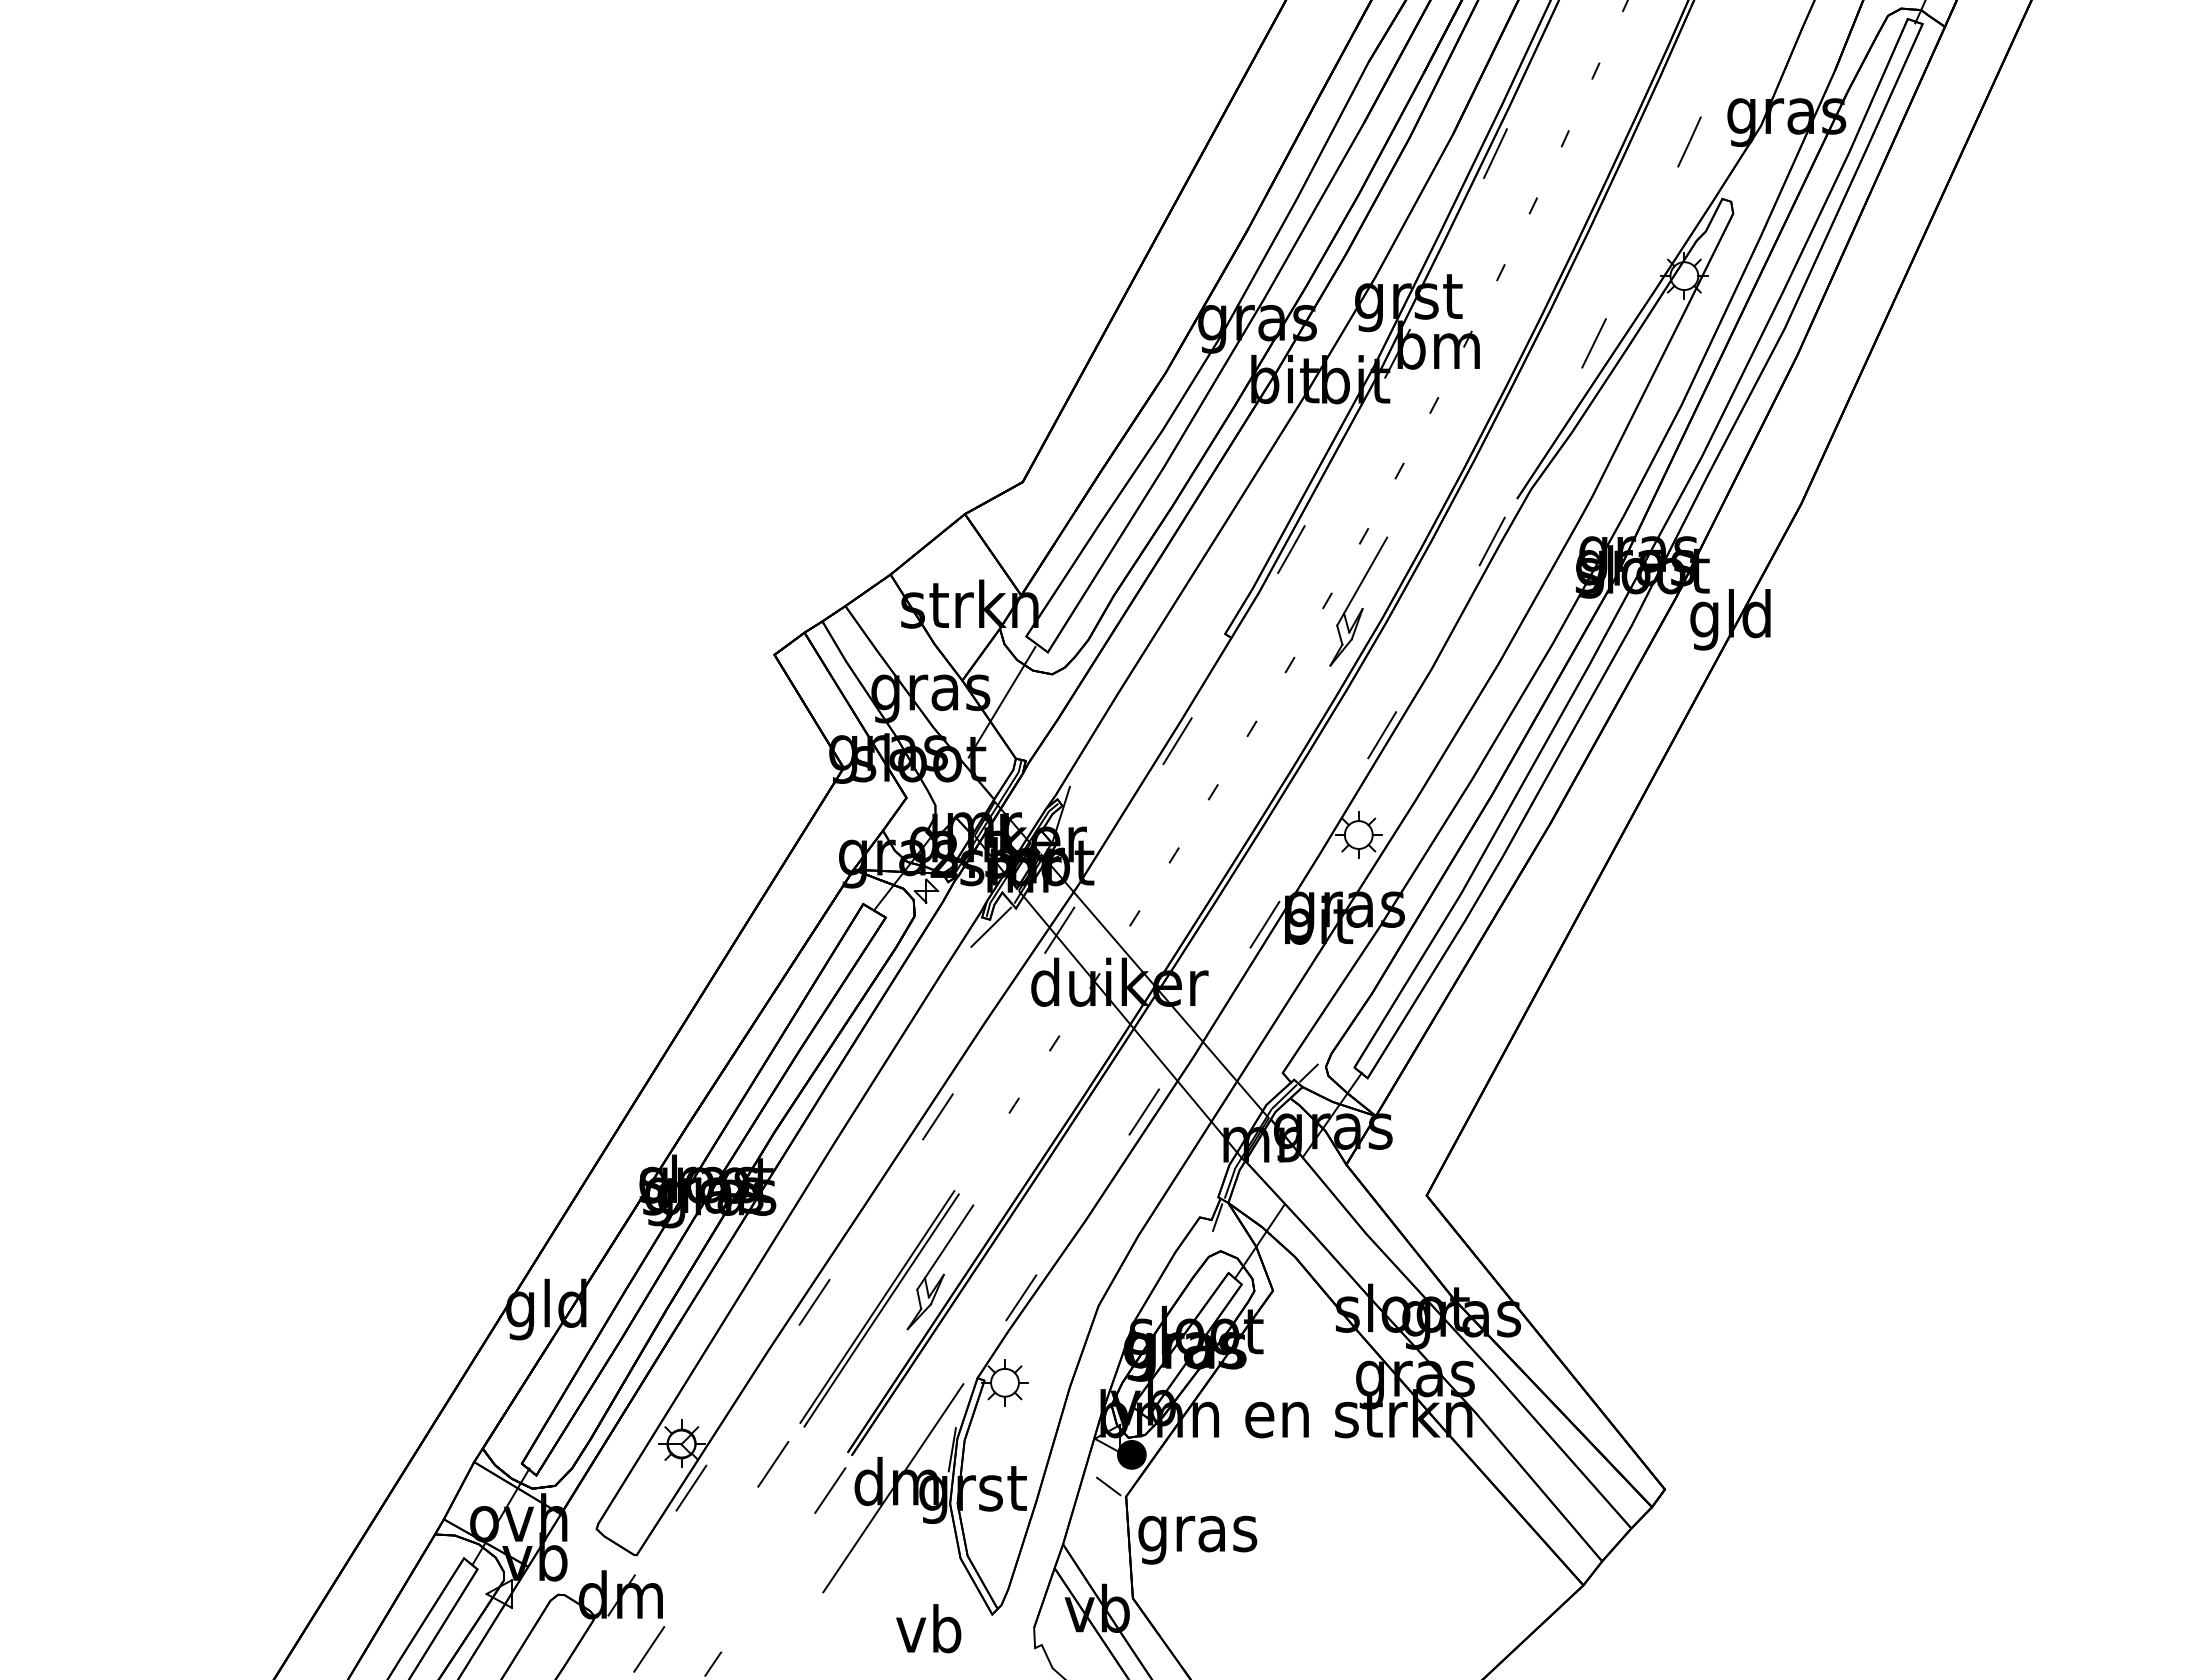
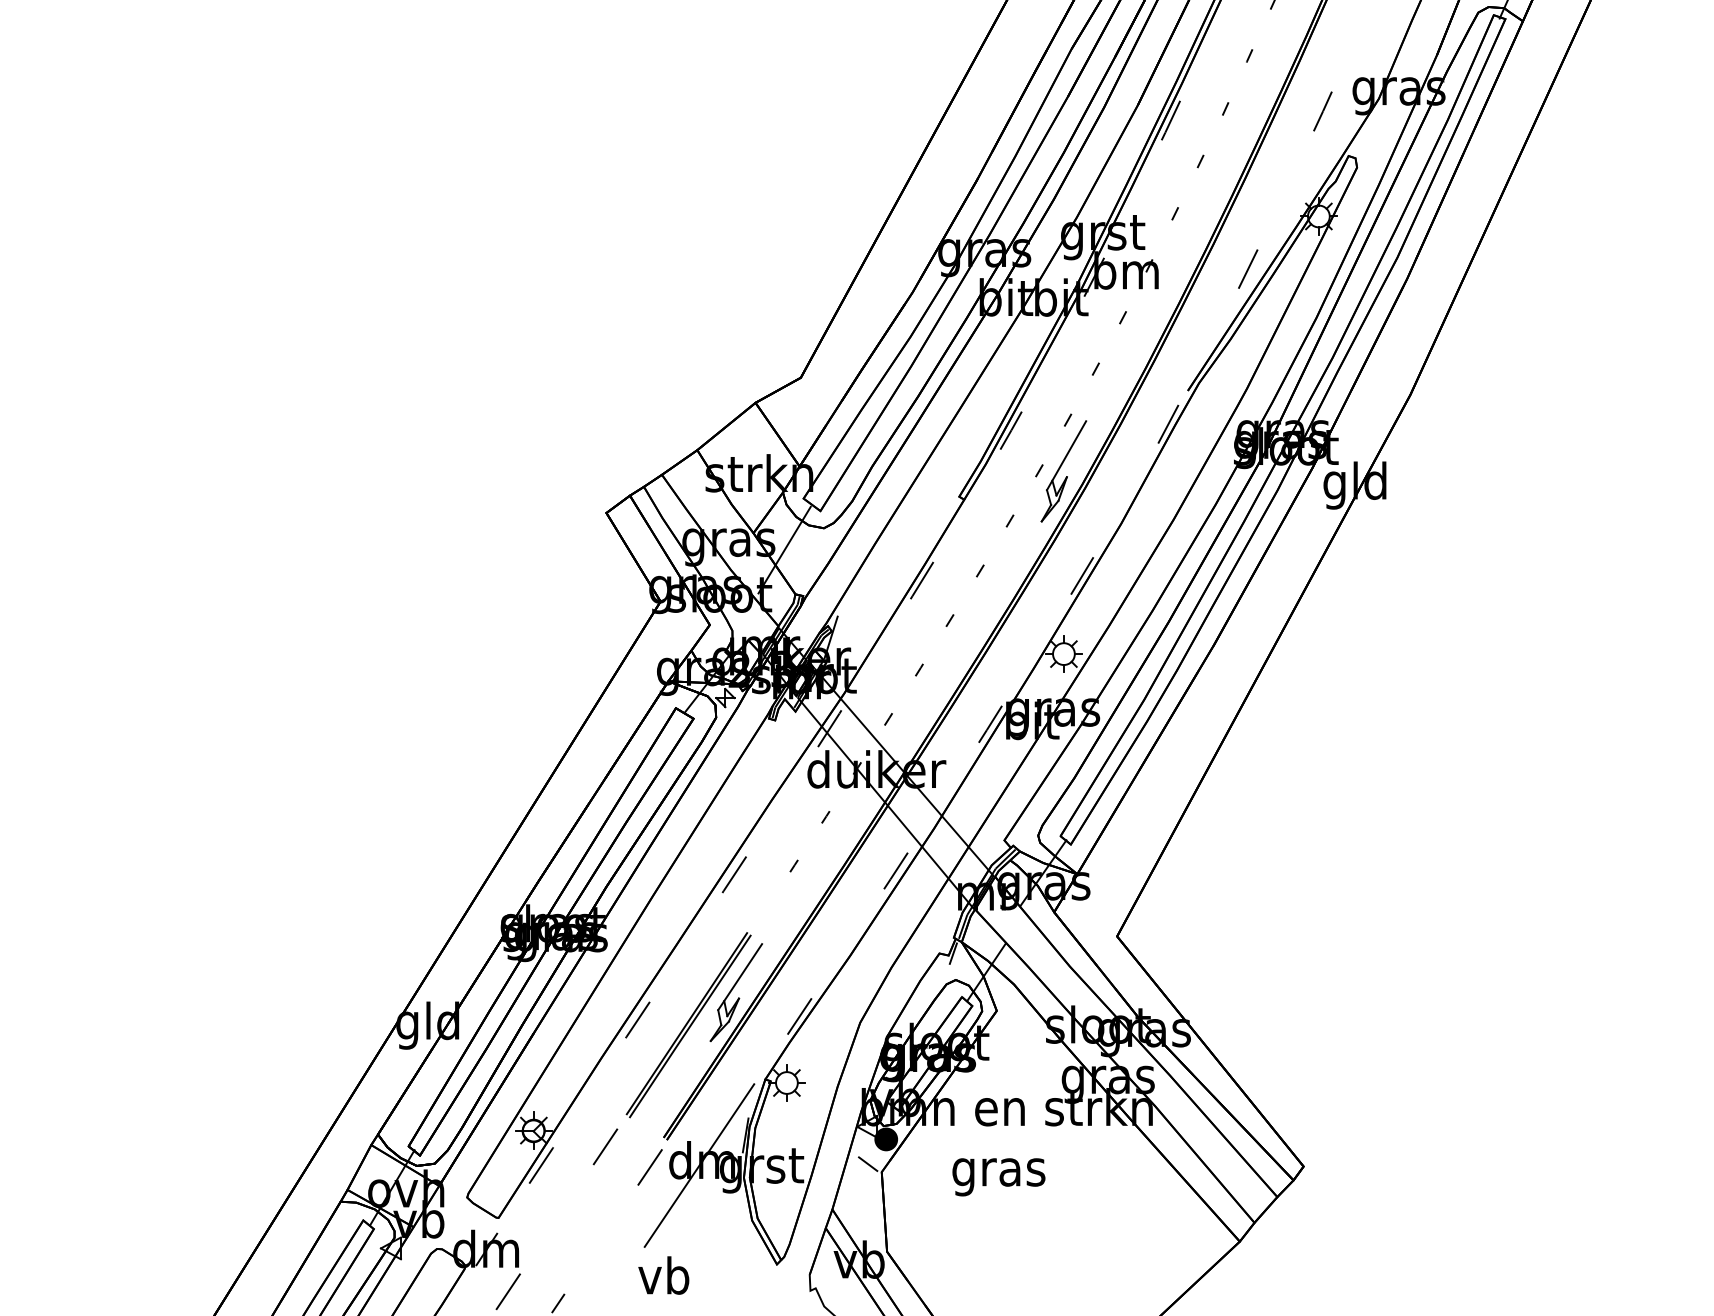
line: (990, 927) -> (775, 726), removed
line: (1308, 1073) -> (1024, 840), removed
text: (1197, 1539) -> (998, 1176), moved
text: (928, 1628) -> (663, 1275), moved

